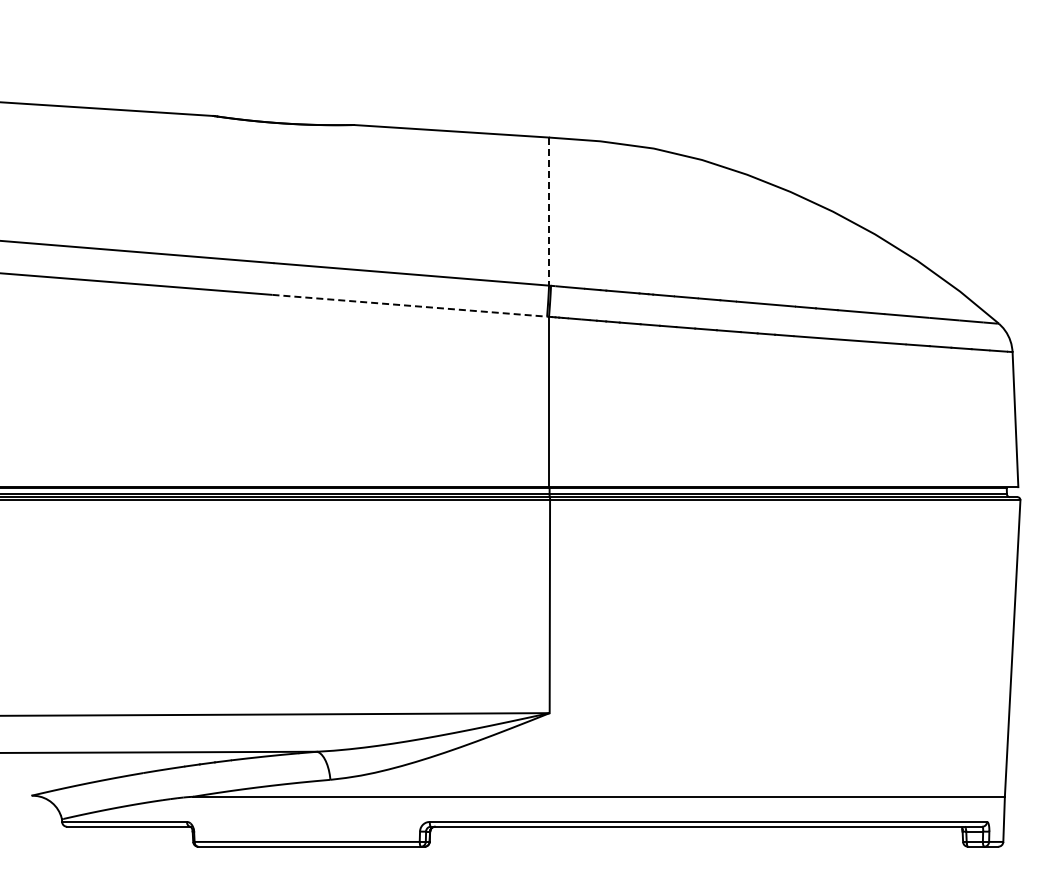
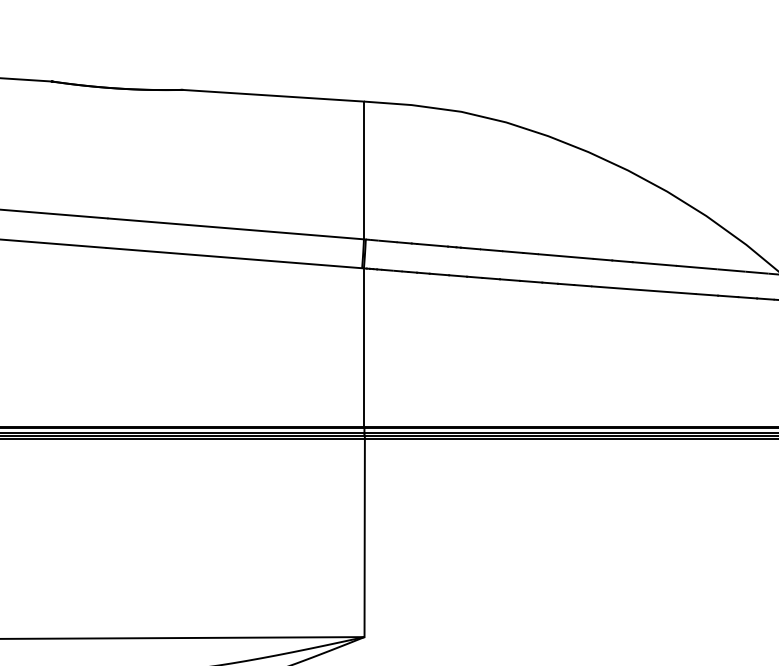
line: (549, 212) -> (364, 171), dashed -> solid
line: (410, 305) -> (235, 257), dashed -> solid

